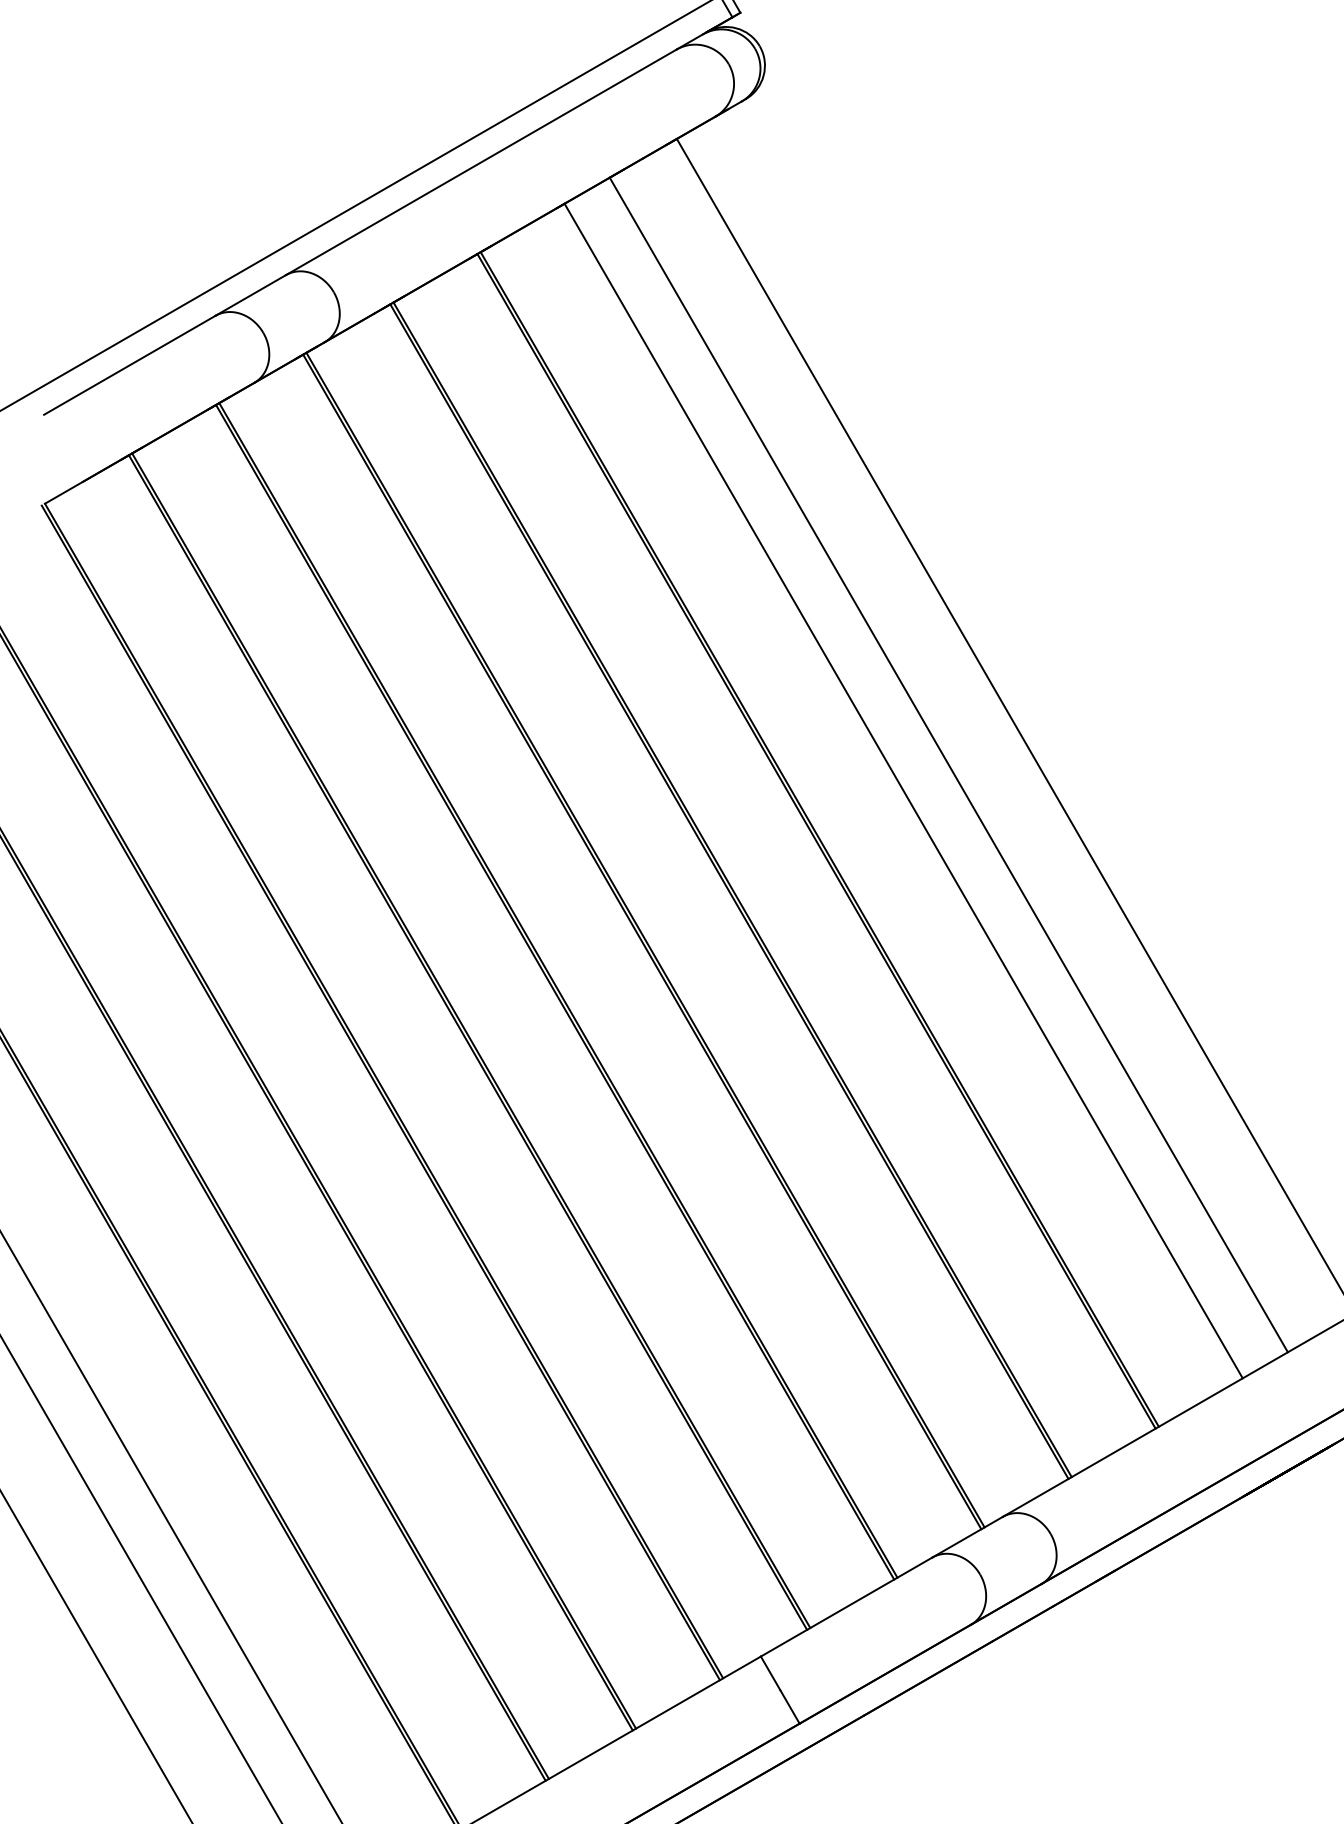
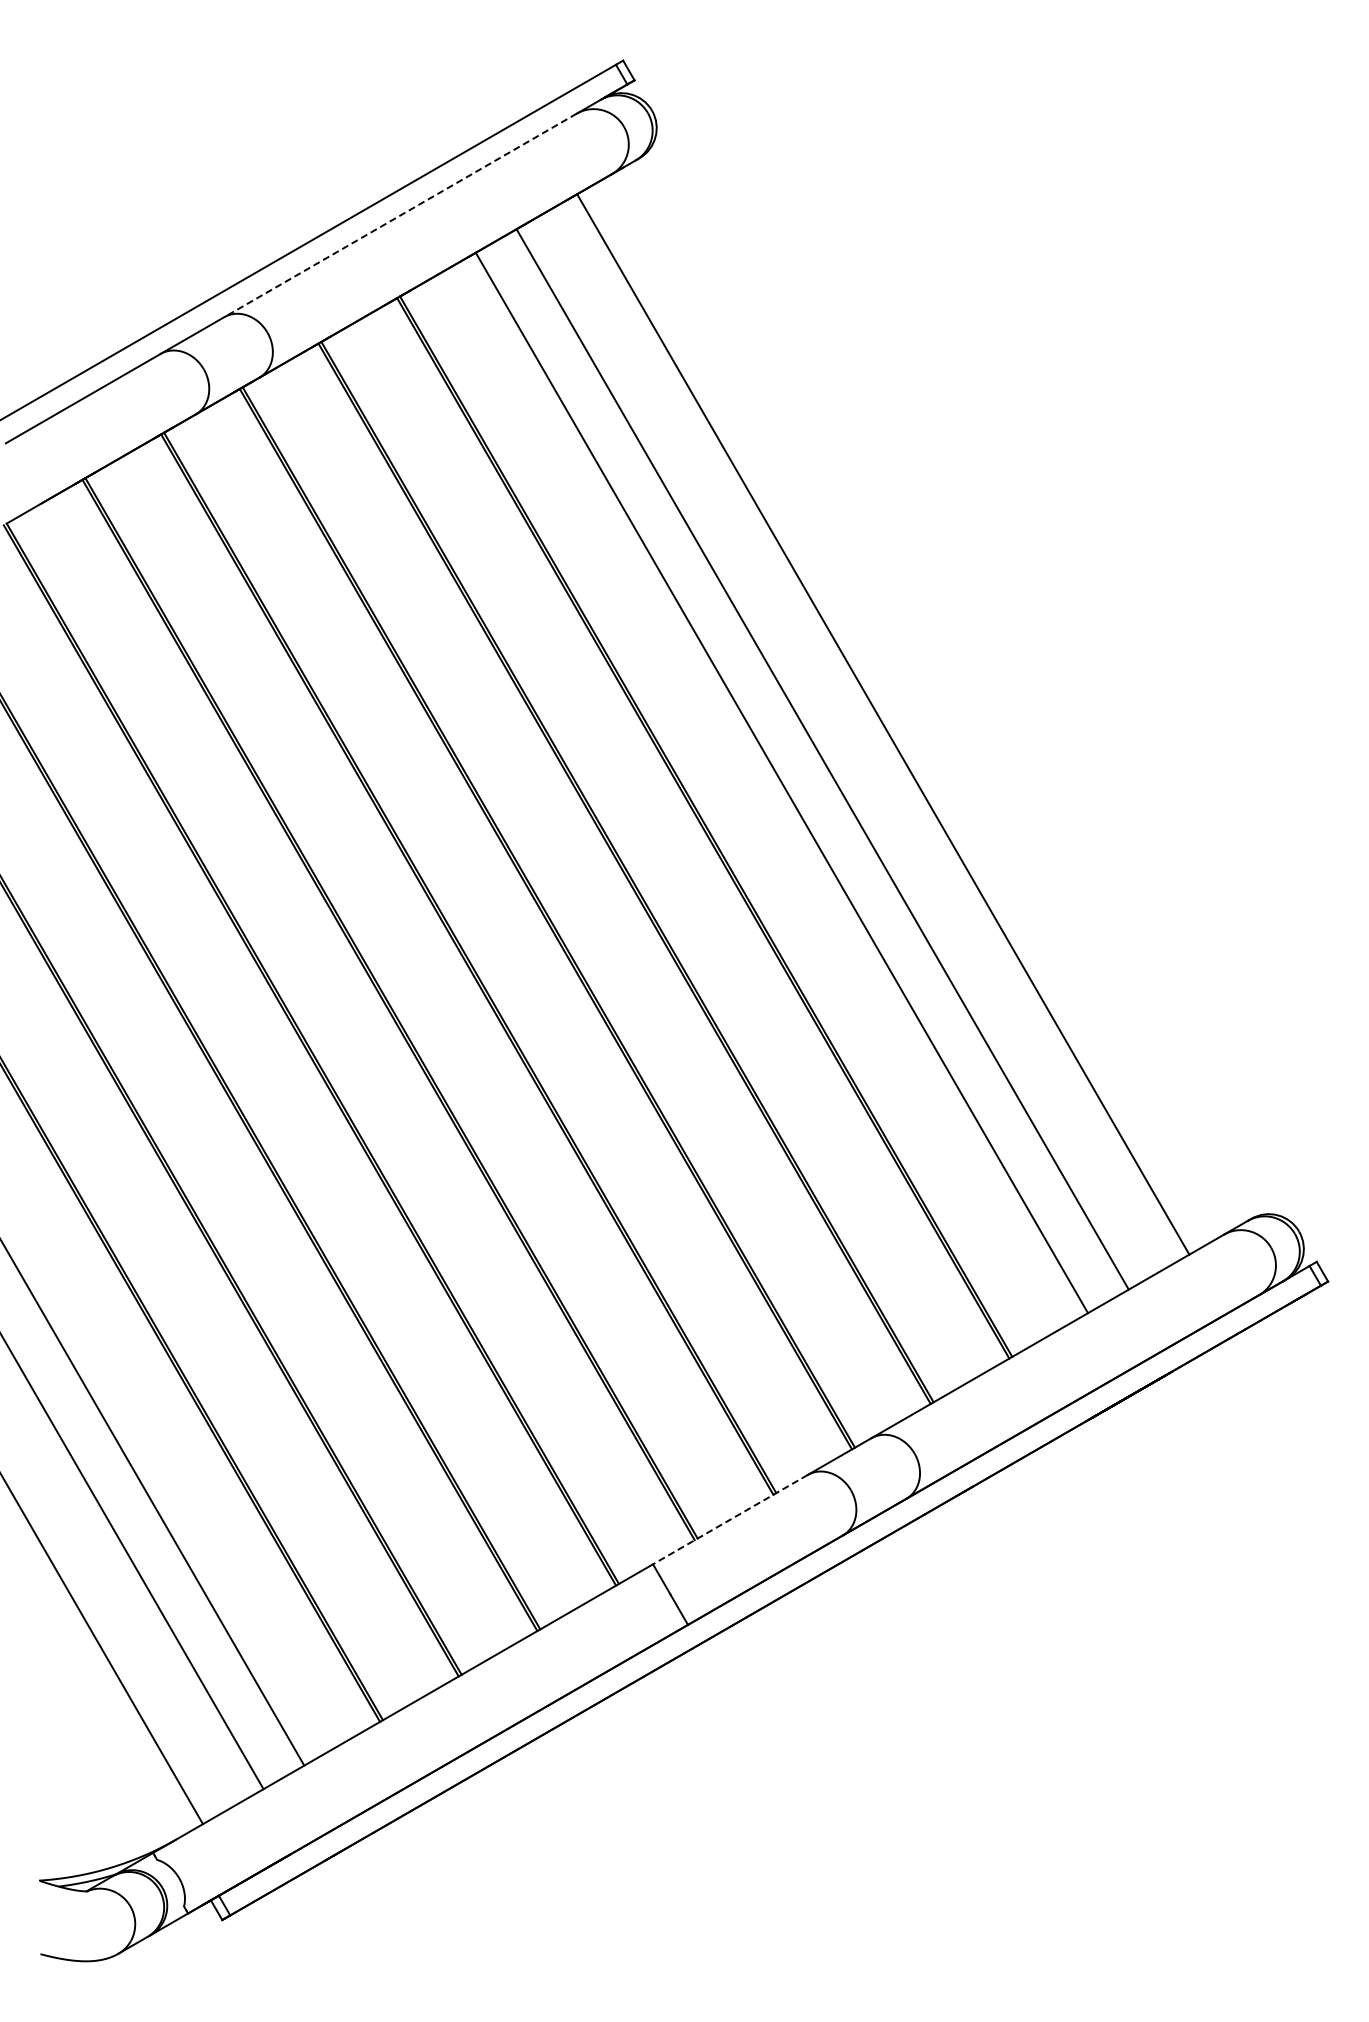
line: (481, 162) -> (400, 215), solid -> dashed
line: (845, 1606) -> (729, 1519), solid -> dashed

